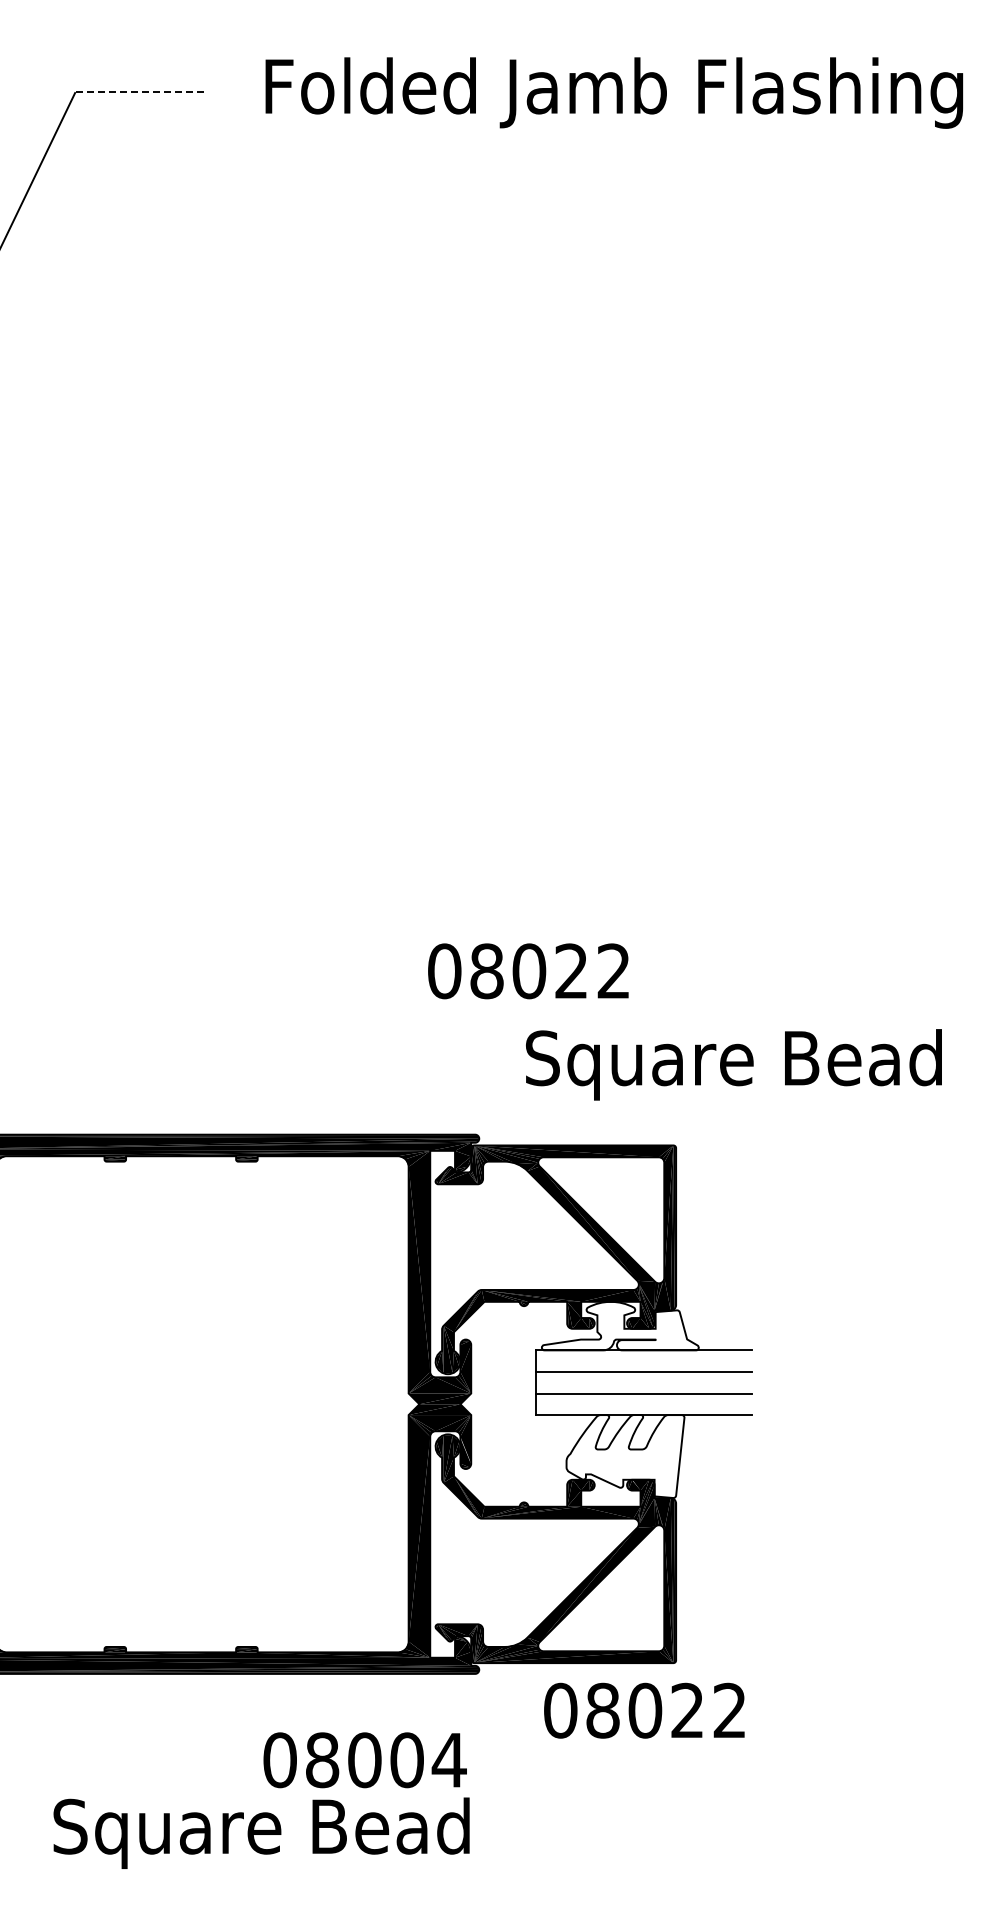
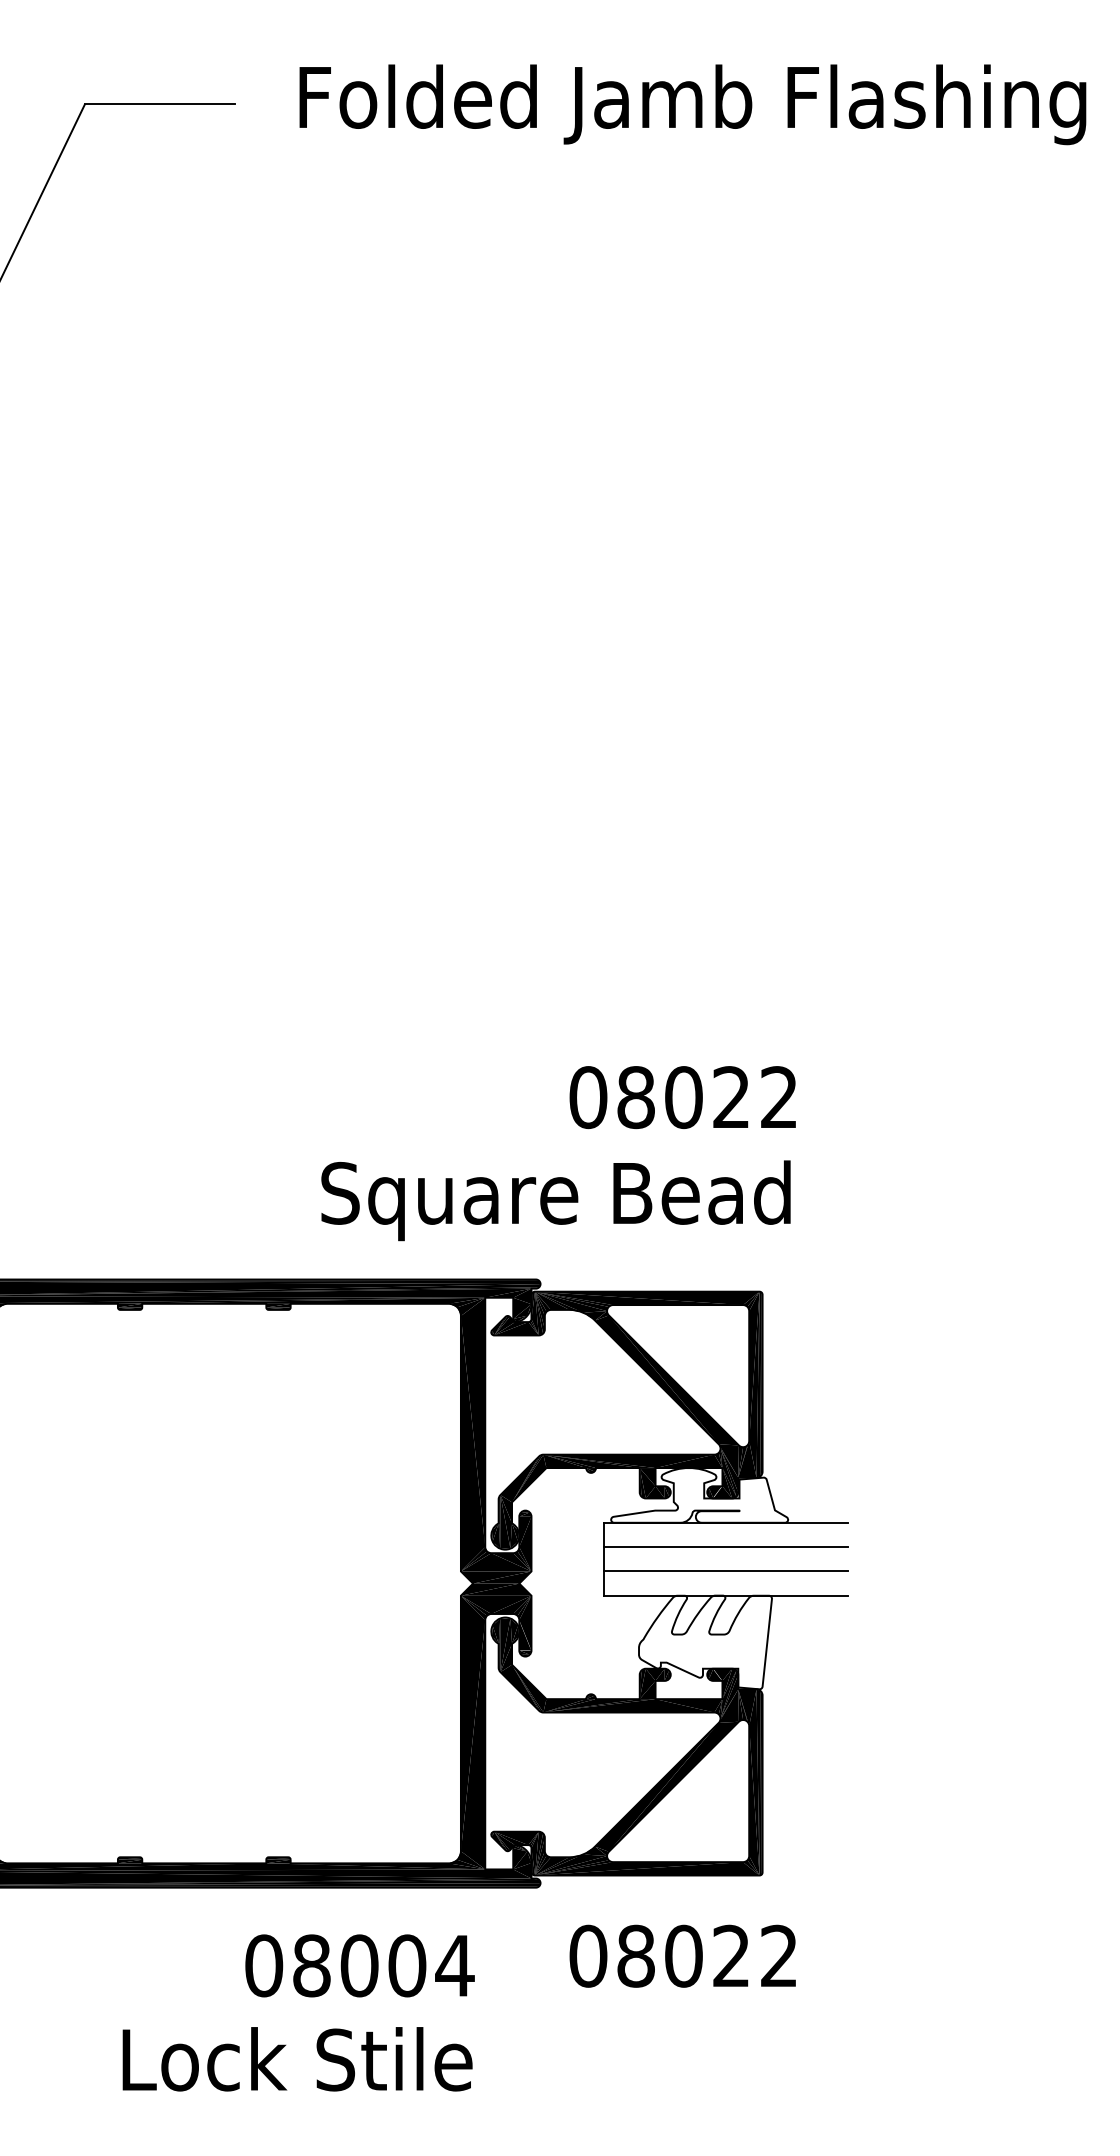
line: (142, 92) -> (160, 104), dashed -> solid
text: (528, 971) -> (682, 1097), moved
text: (733, 1064) -> (555, 1200), moved
text: (644, 1710) -> (682, 1955), moved
text: (364, 1760) -> (359, 1966), moved
text: (261, 1833) -> (294, 2067), Square Bead -> Lock Stile

